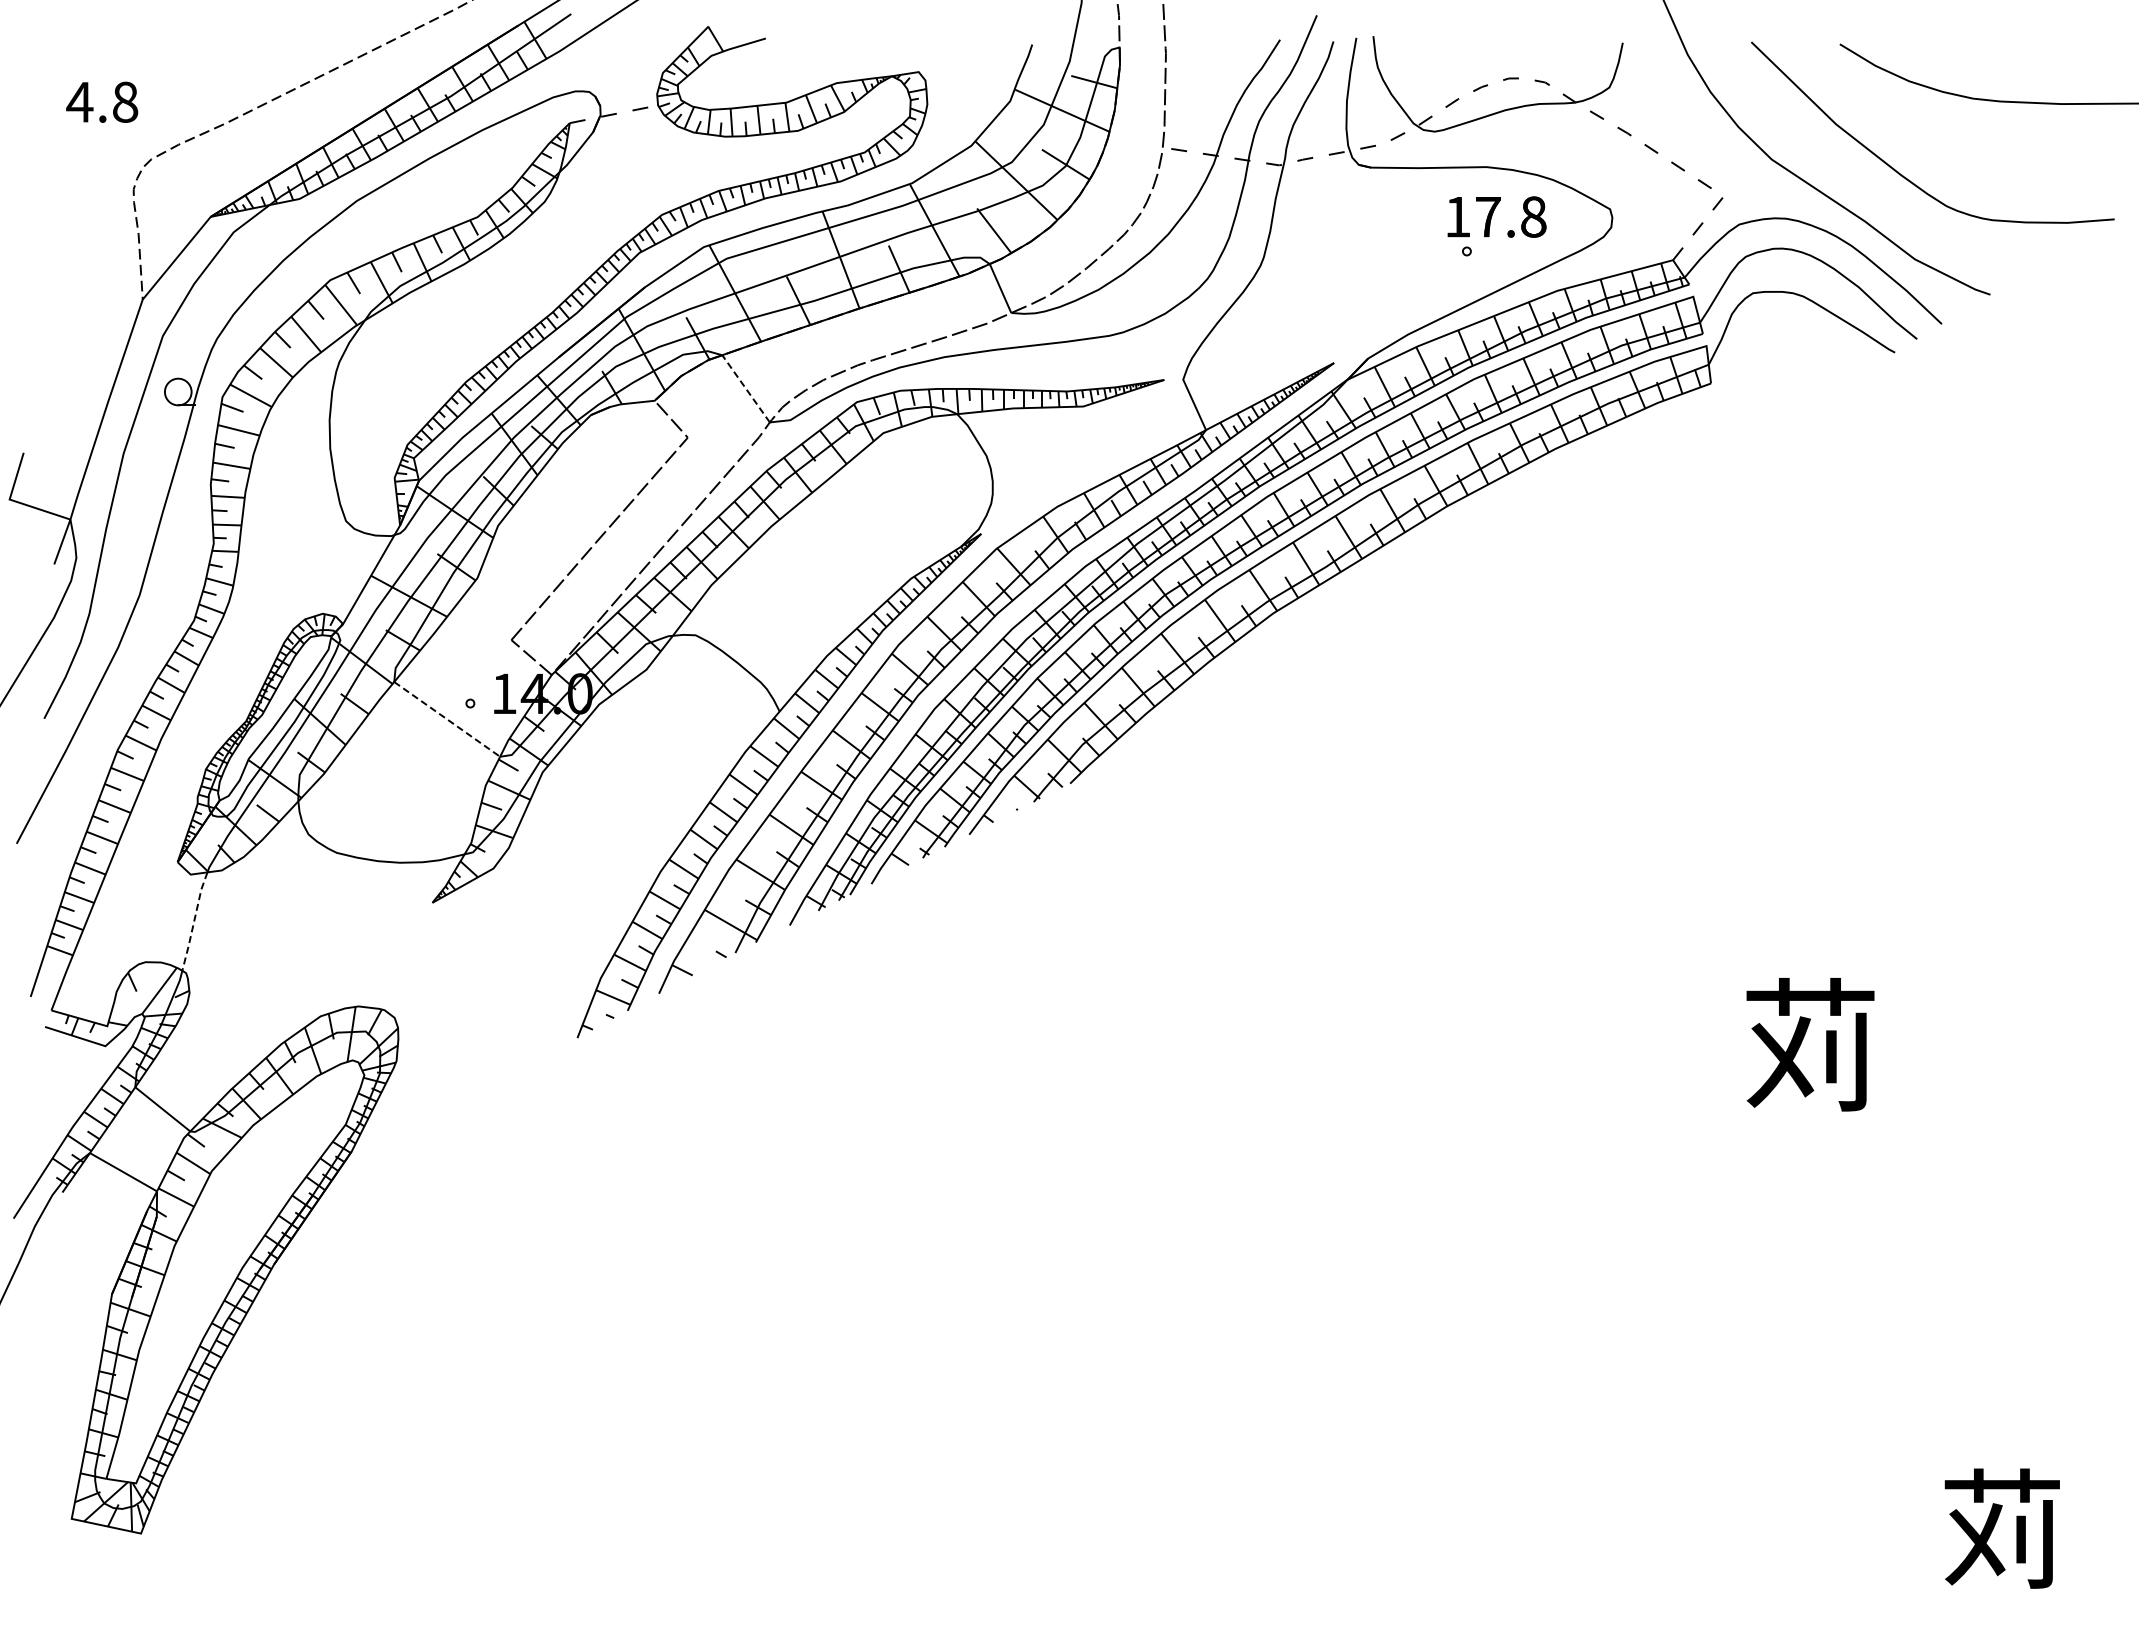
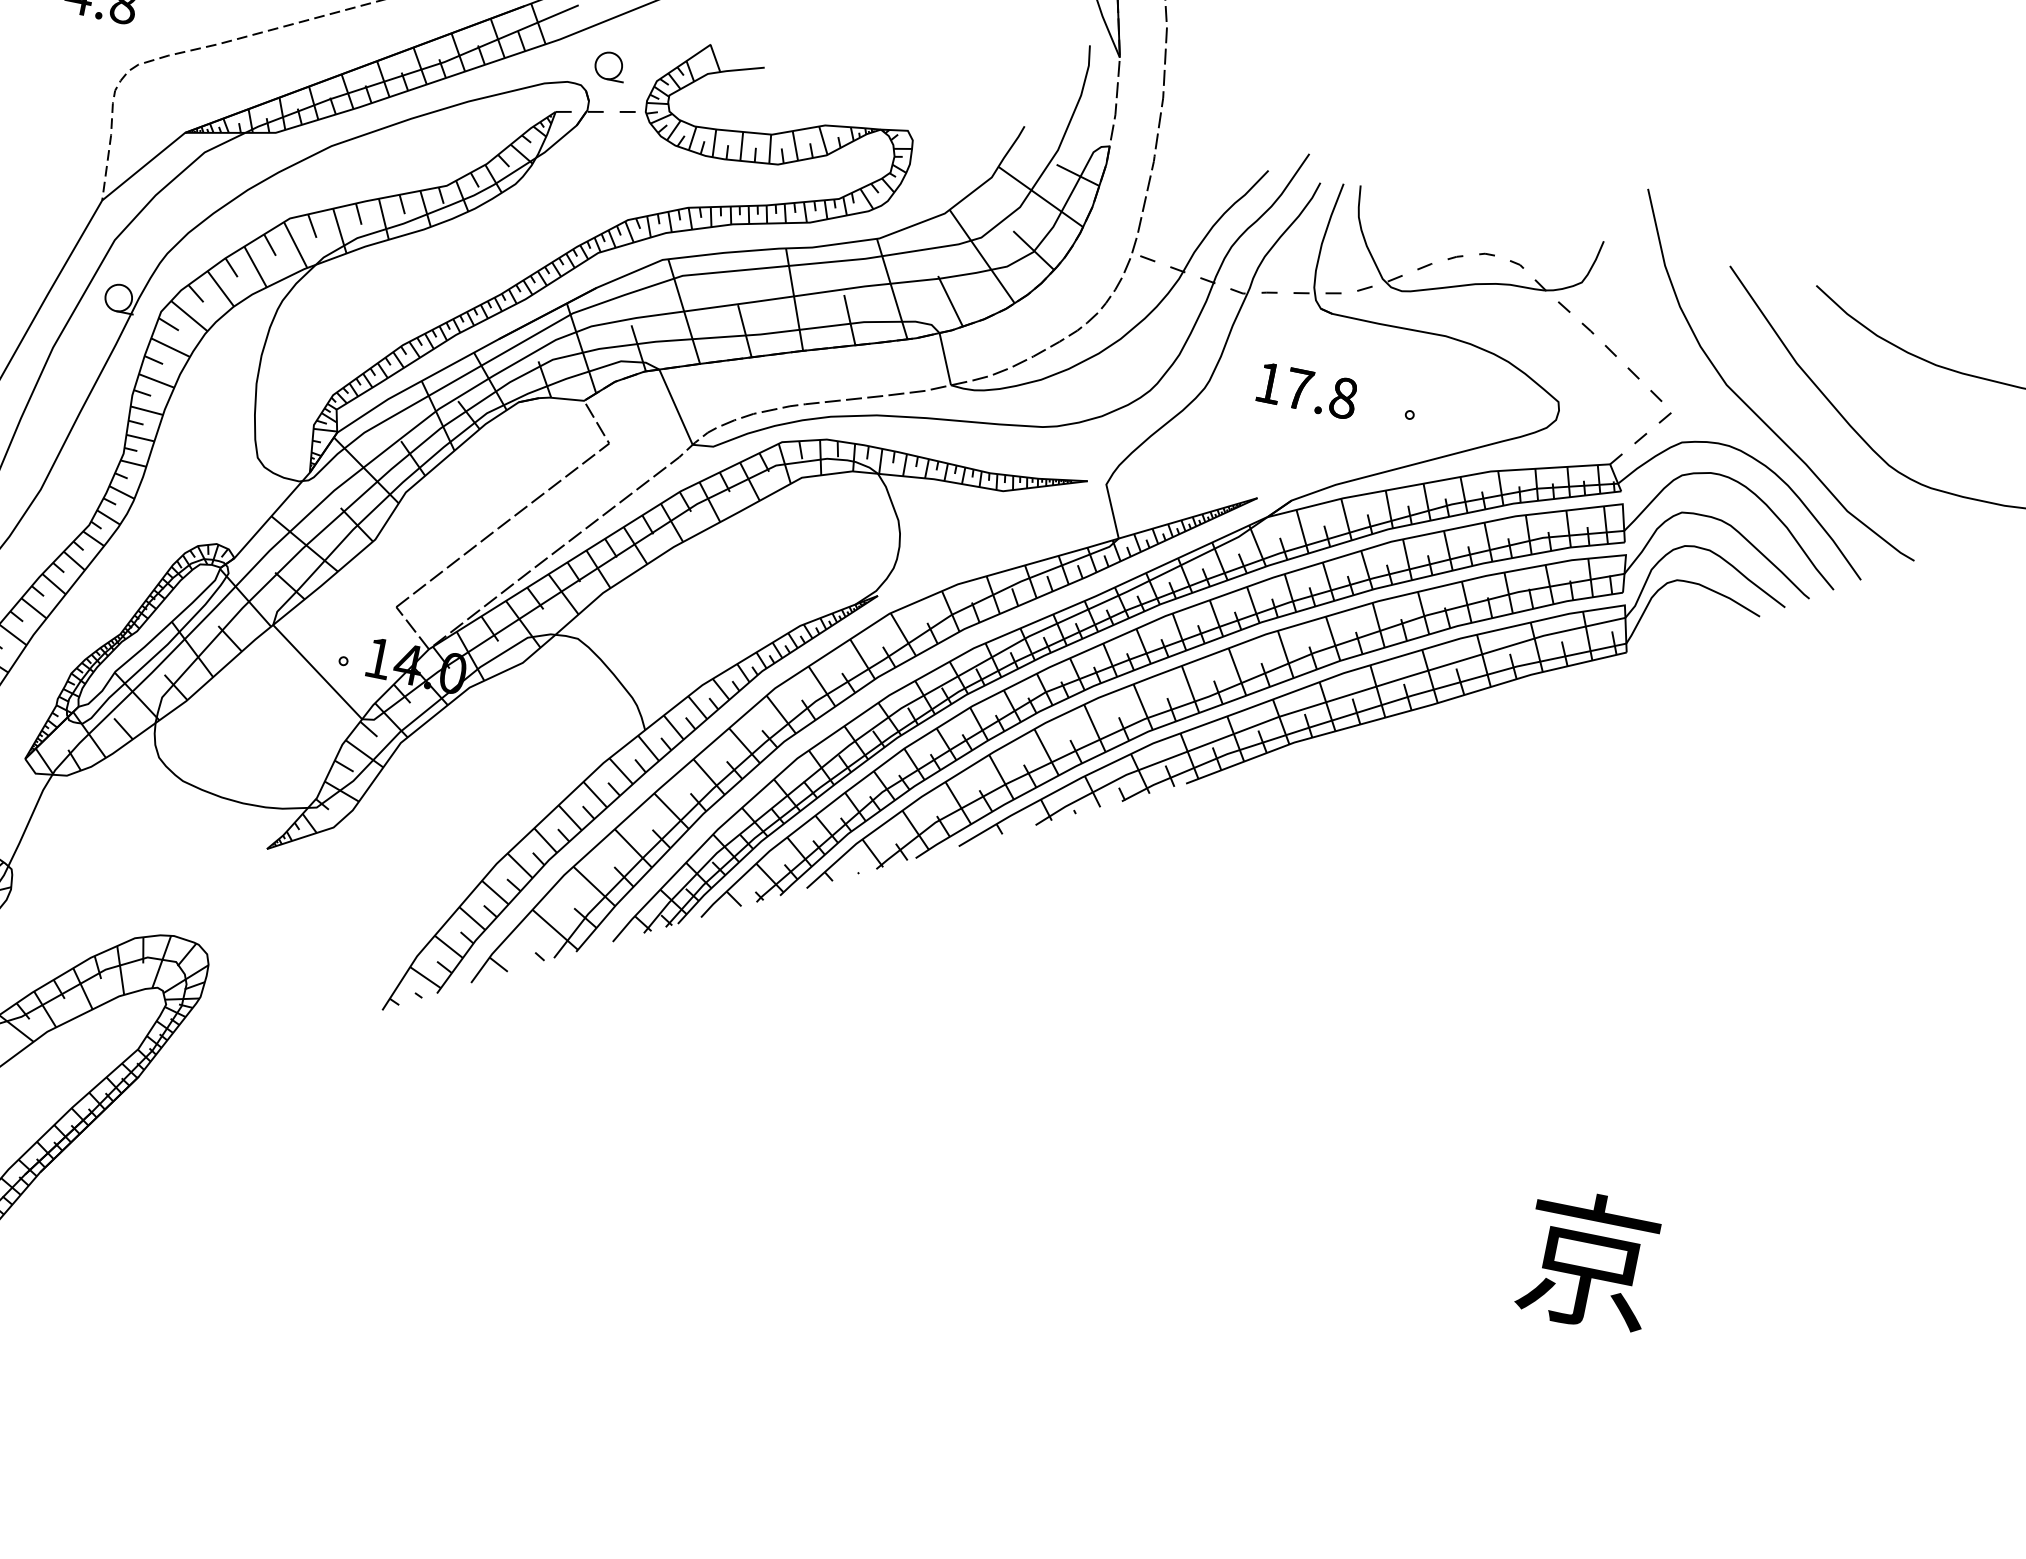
part: (614, 67) -> (610, 66), added
text: (1496, 216) -> (1307, 390), moved
line: (745, 388) -> (675, 406), dashed -> solid
part: (1491, 543) -> (1376, 706), added
line: (447, 719) -> (317, 672), dashed -> solid
line: (194, 921) -> (30, 820), dashed -> solid
text: (1809, 1044) -> (1588, 1260), 苅 -> 京

